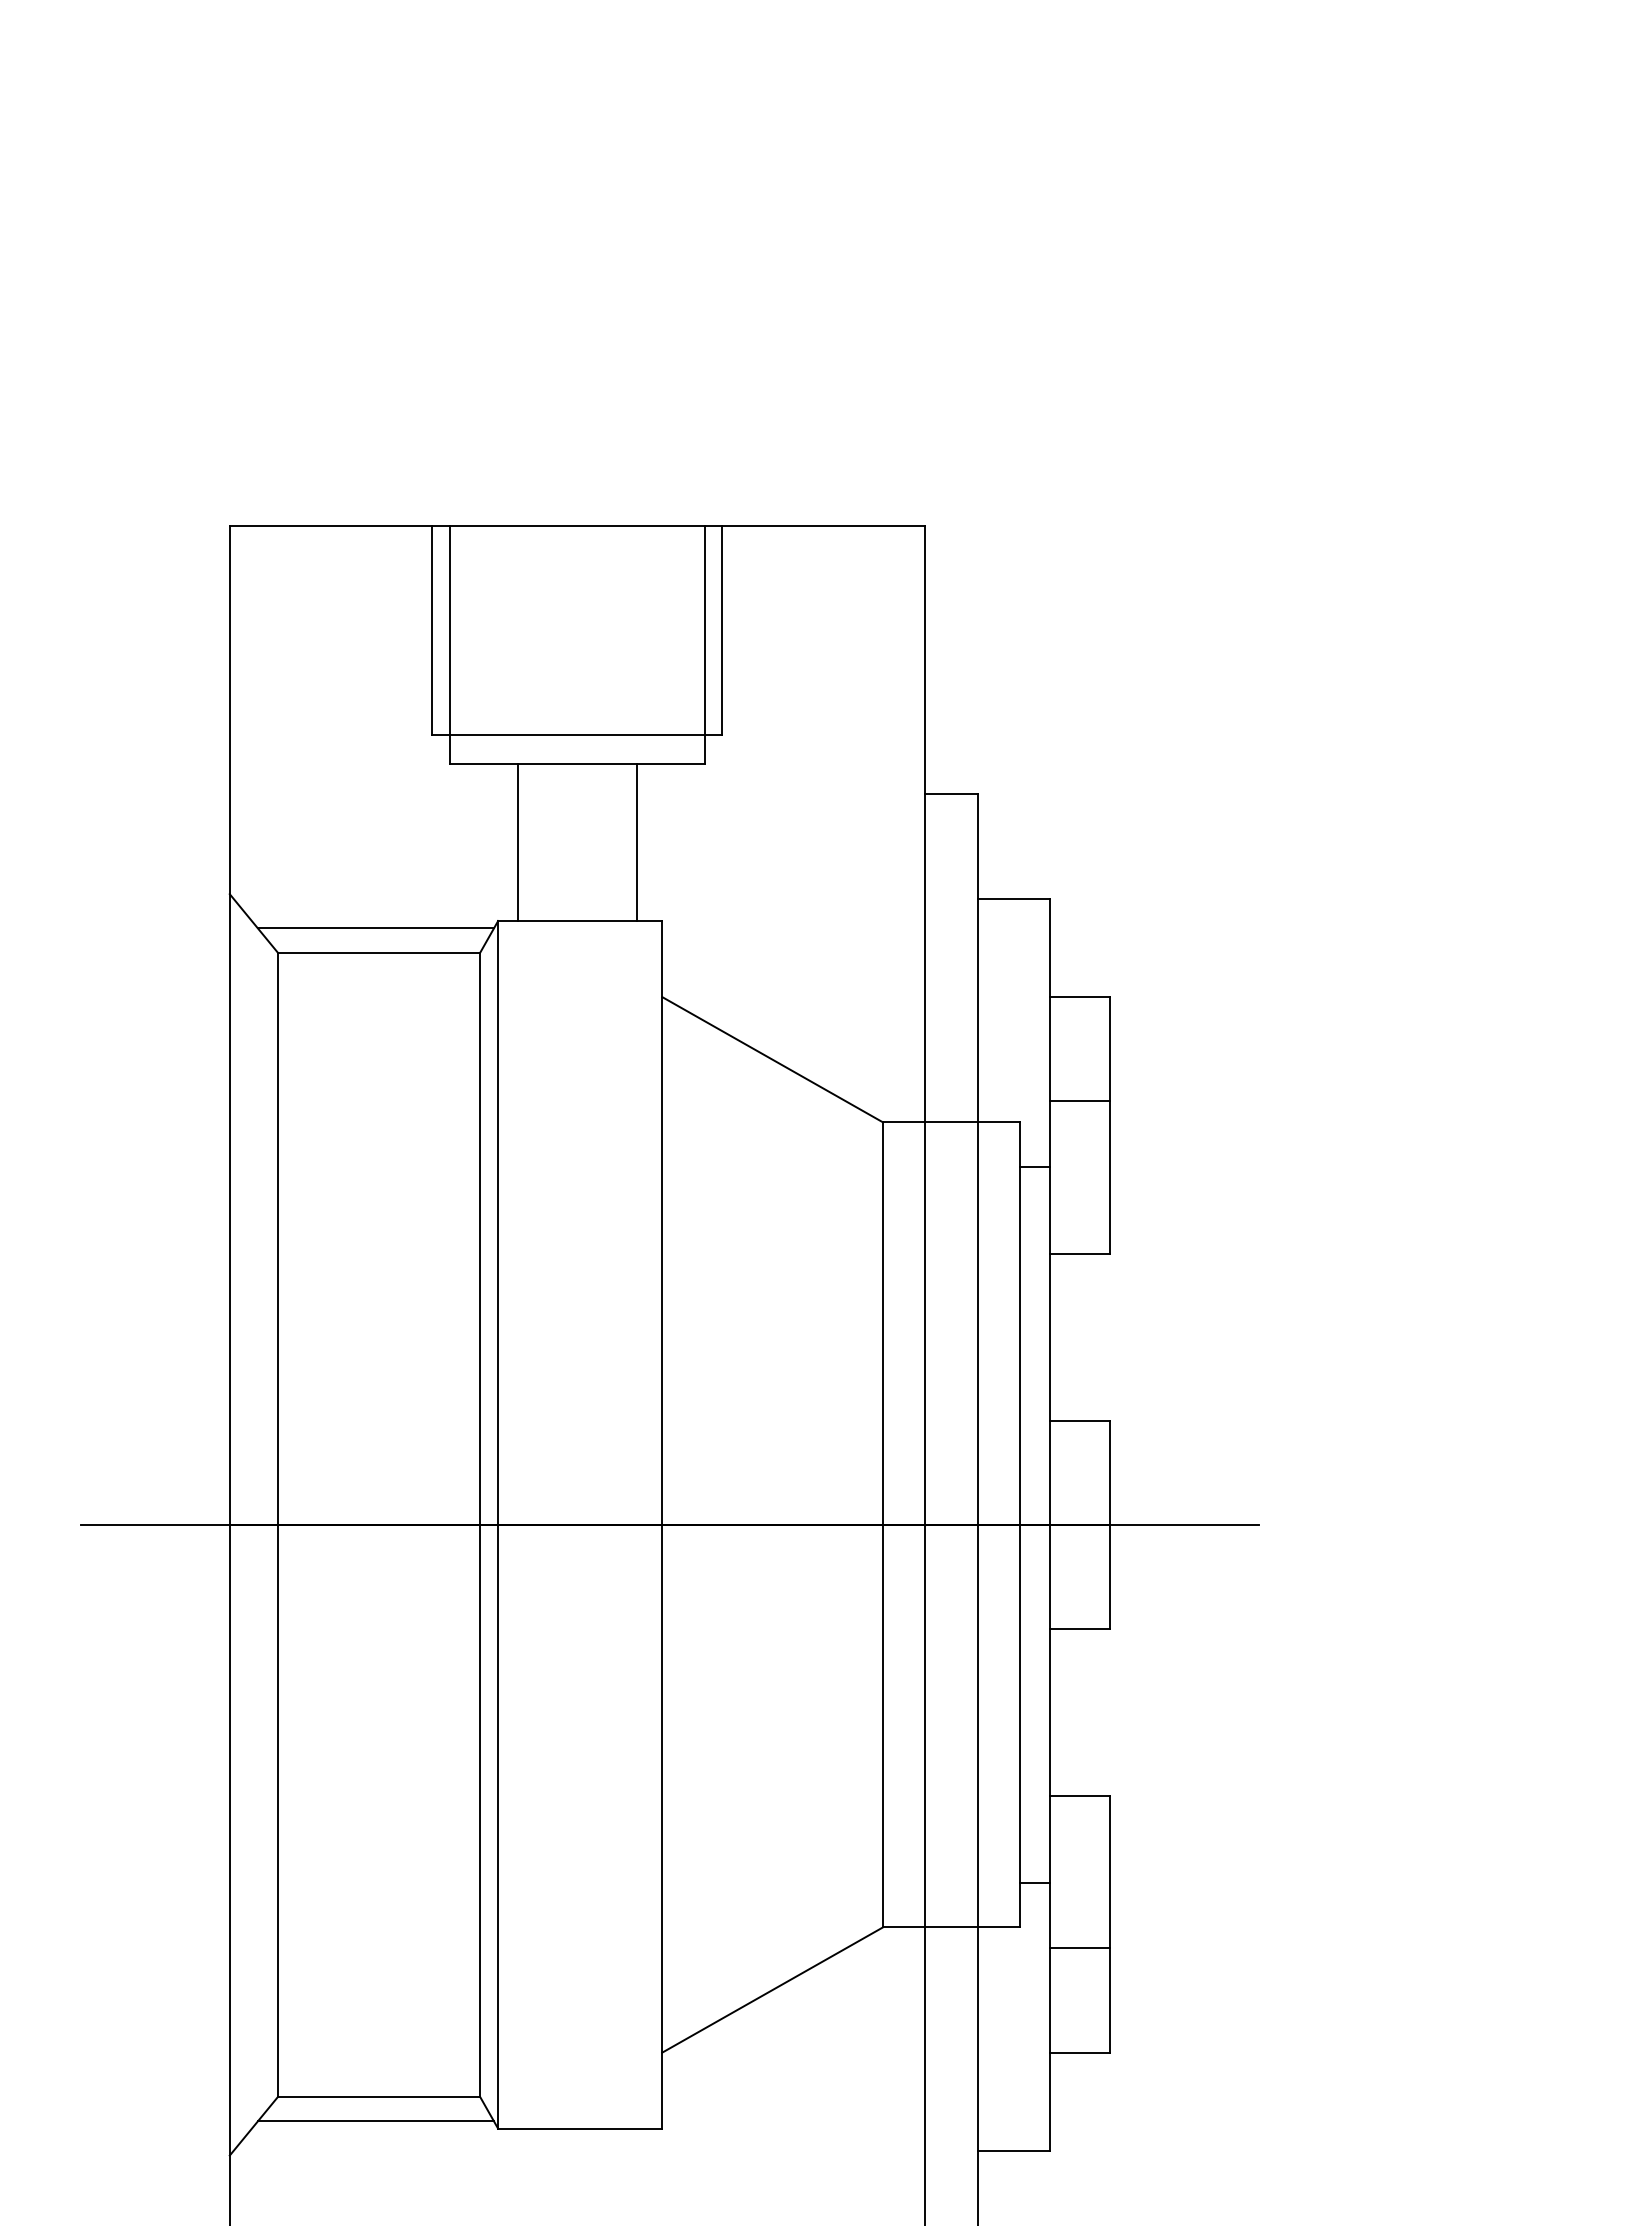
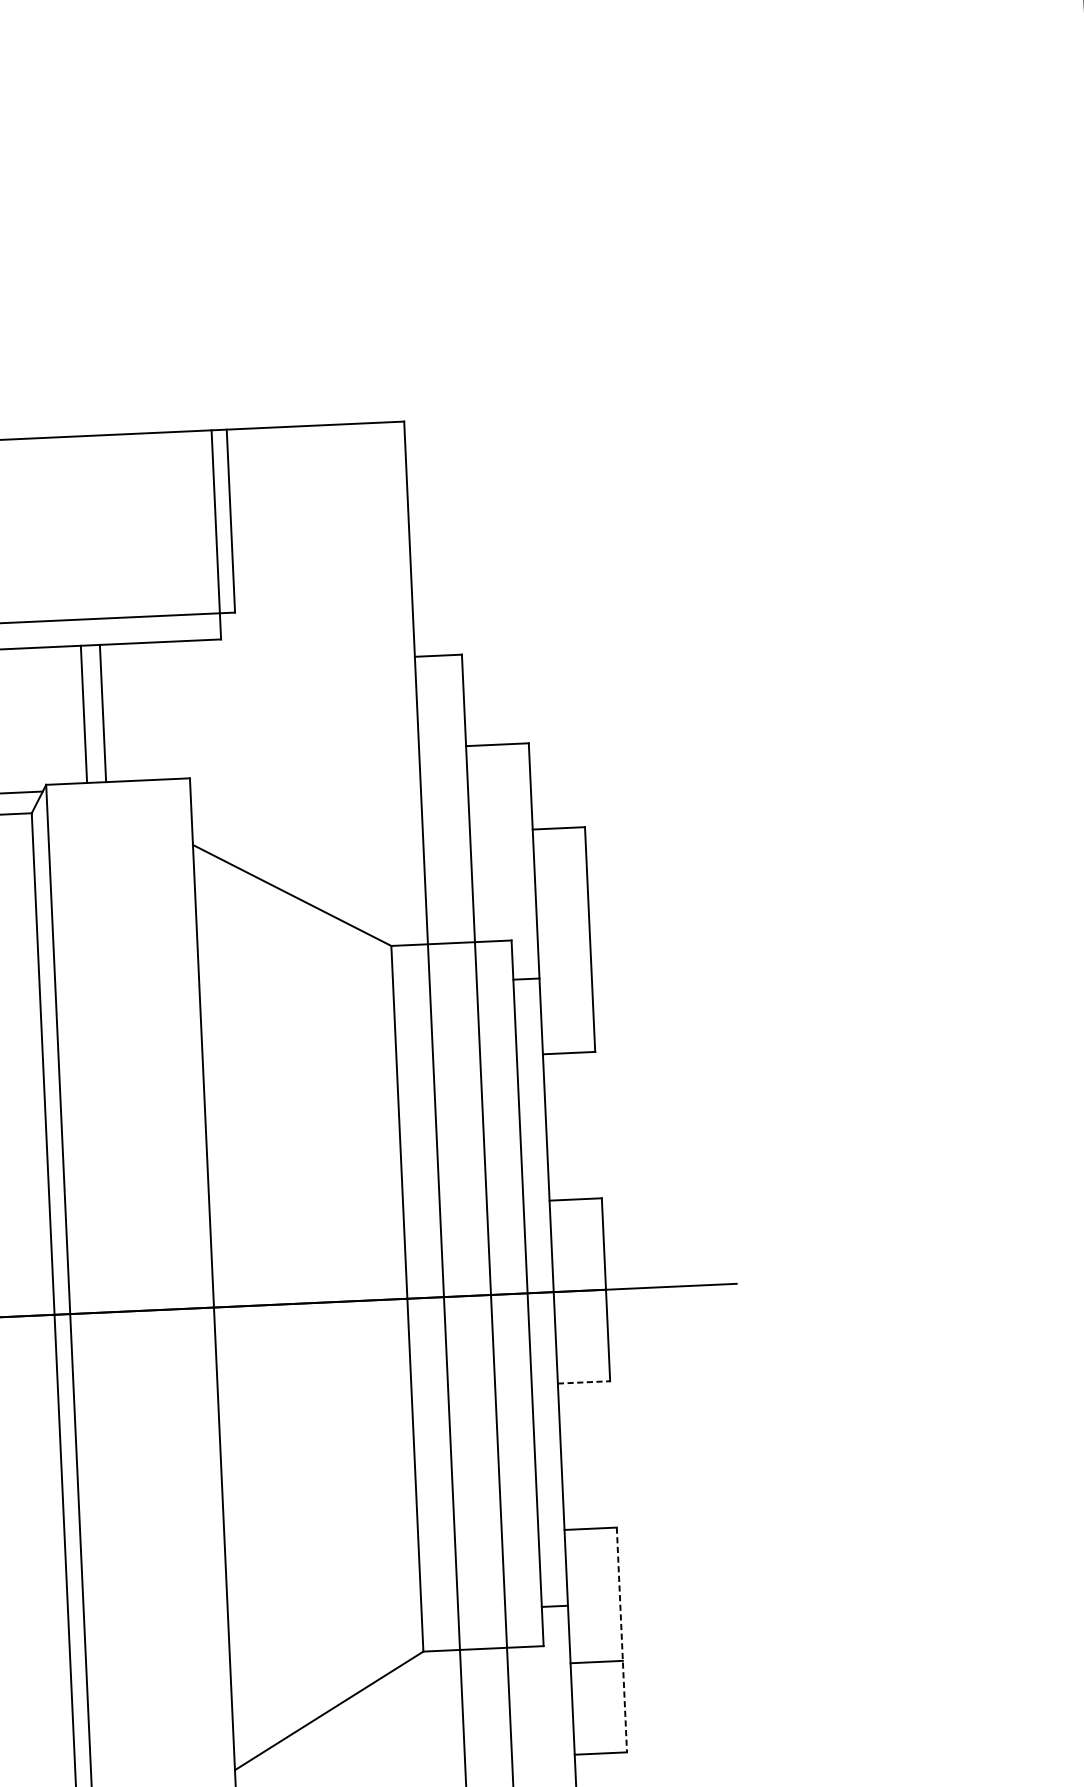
line: (517, 842) -> (102, 713), moved
line: (636, 842) -> (83, 714), moved
line: (1079, 1101) -> (562, 919), removed
line: (1079, 1629) -> (583, 1382), solid -> dashed
line: (1109, 1924) -> (621, 1639), solid -> dashed

